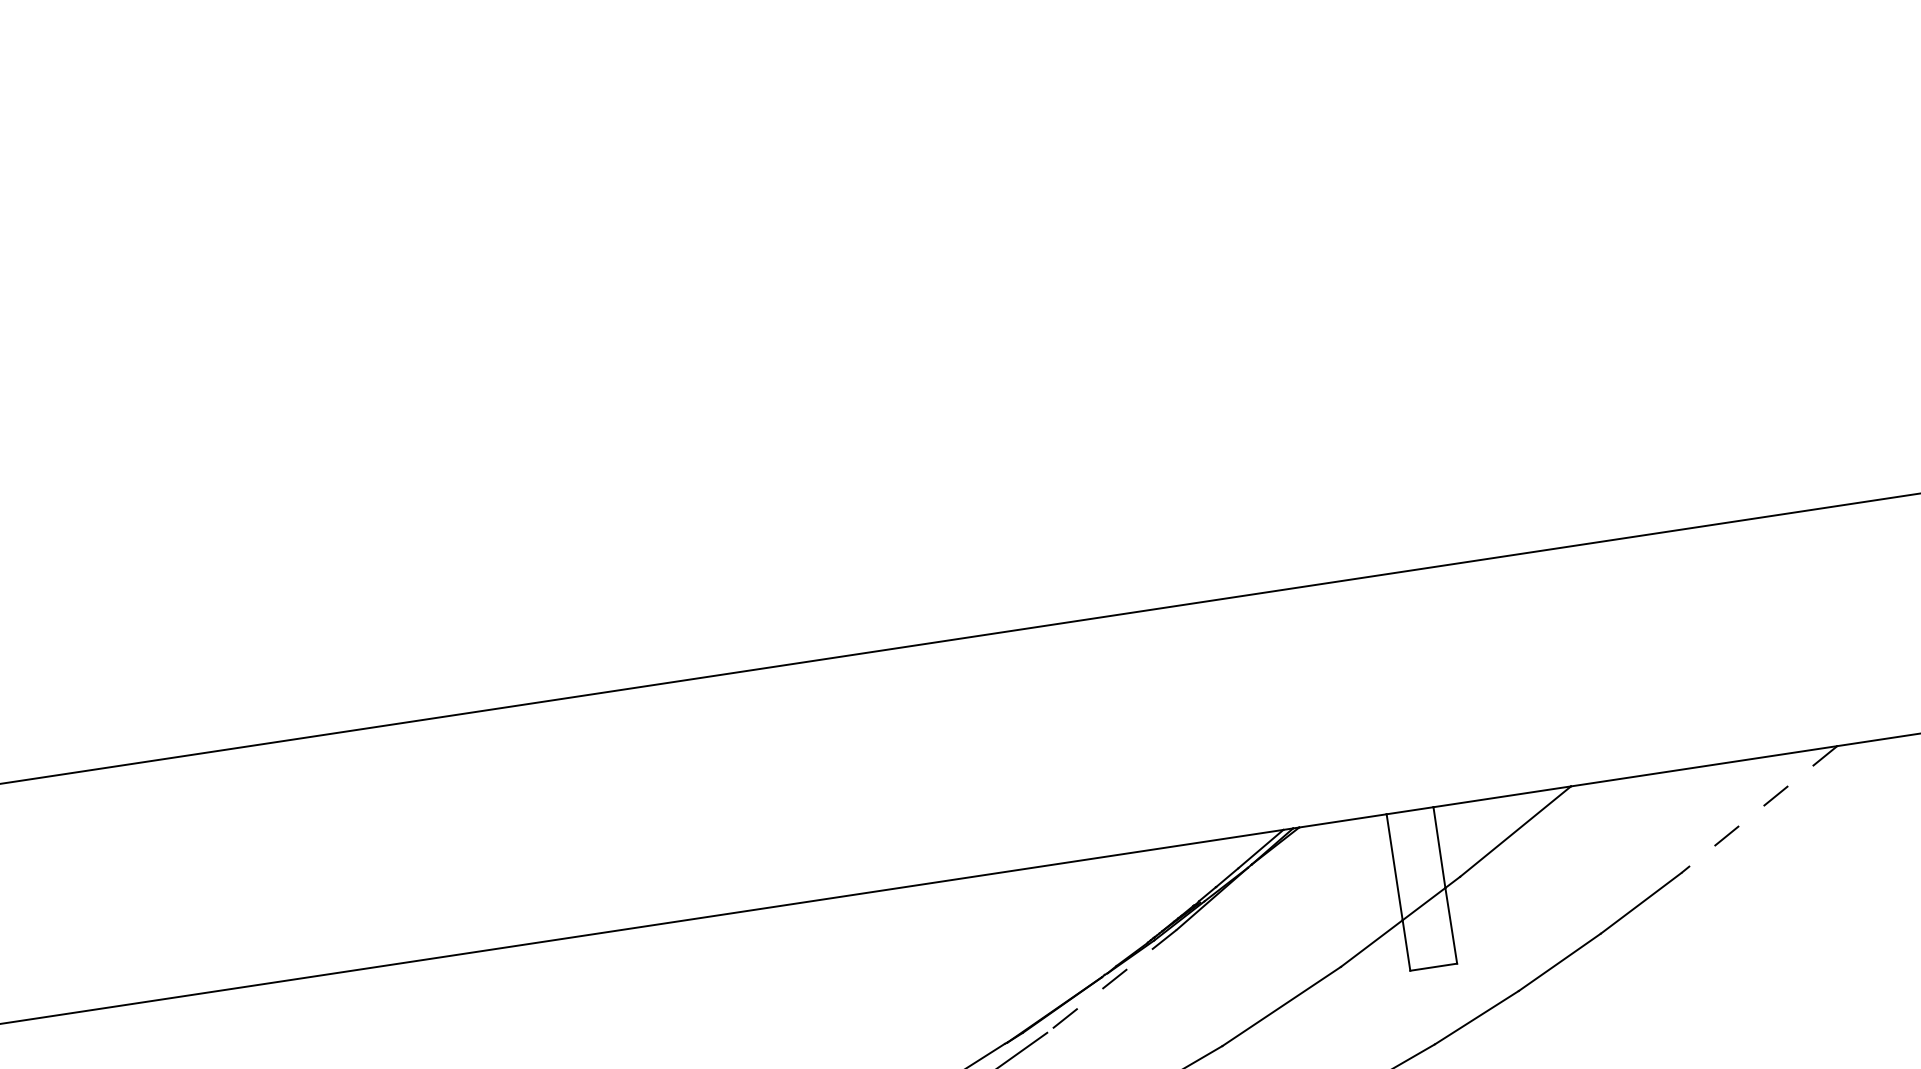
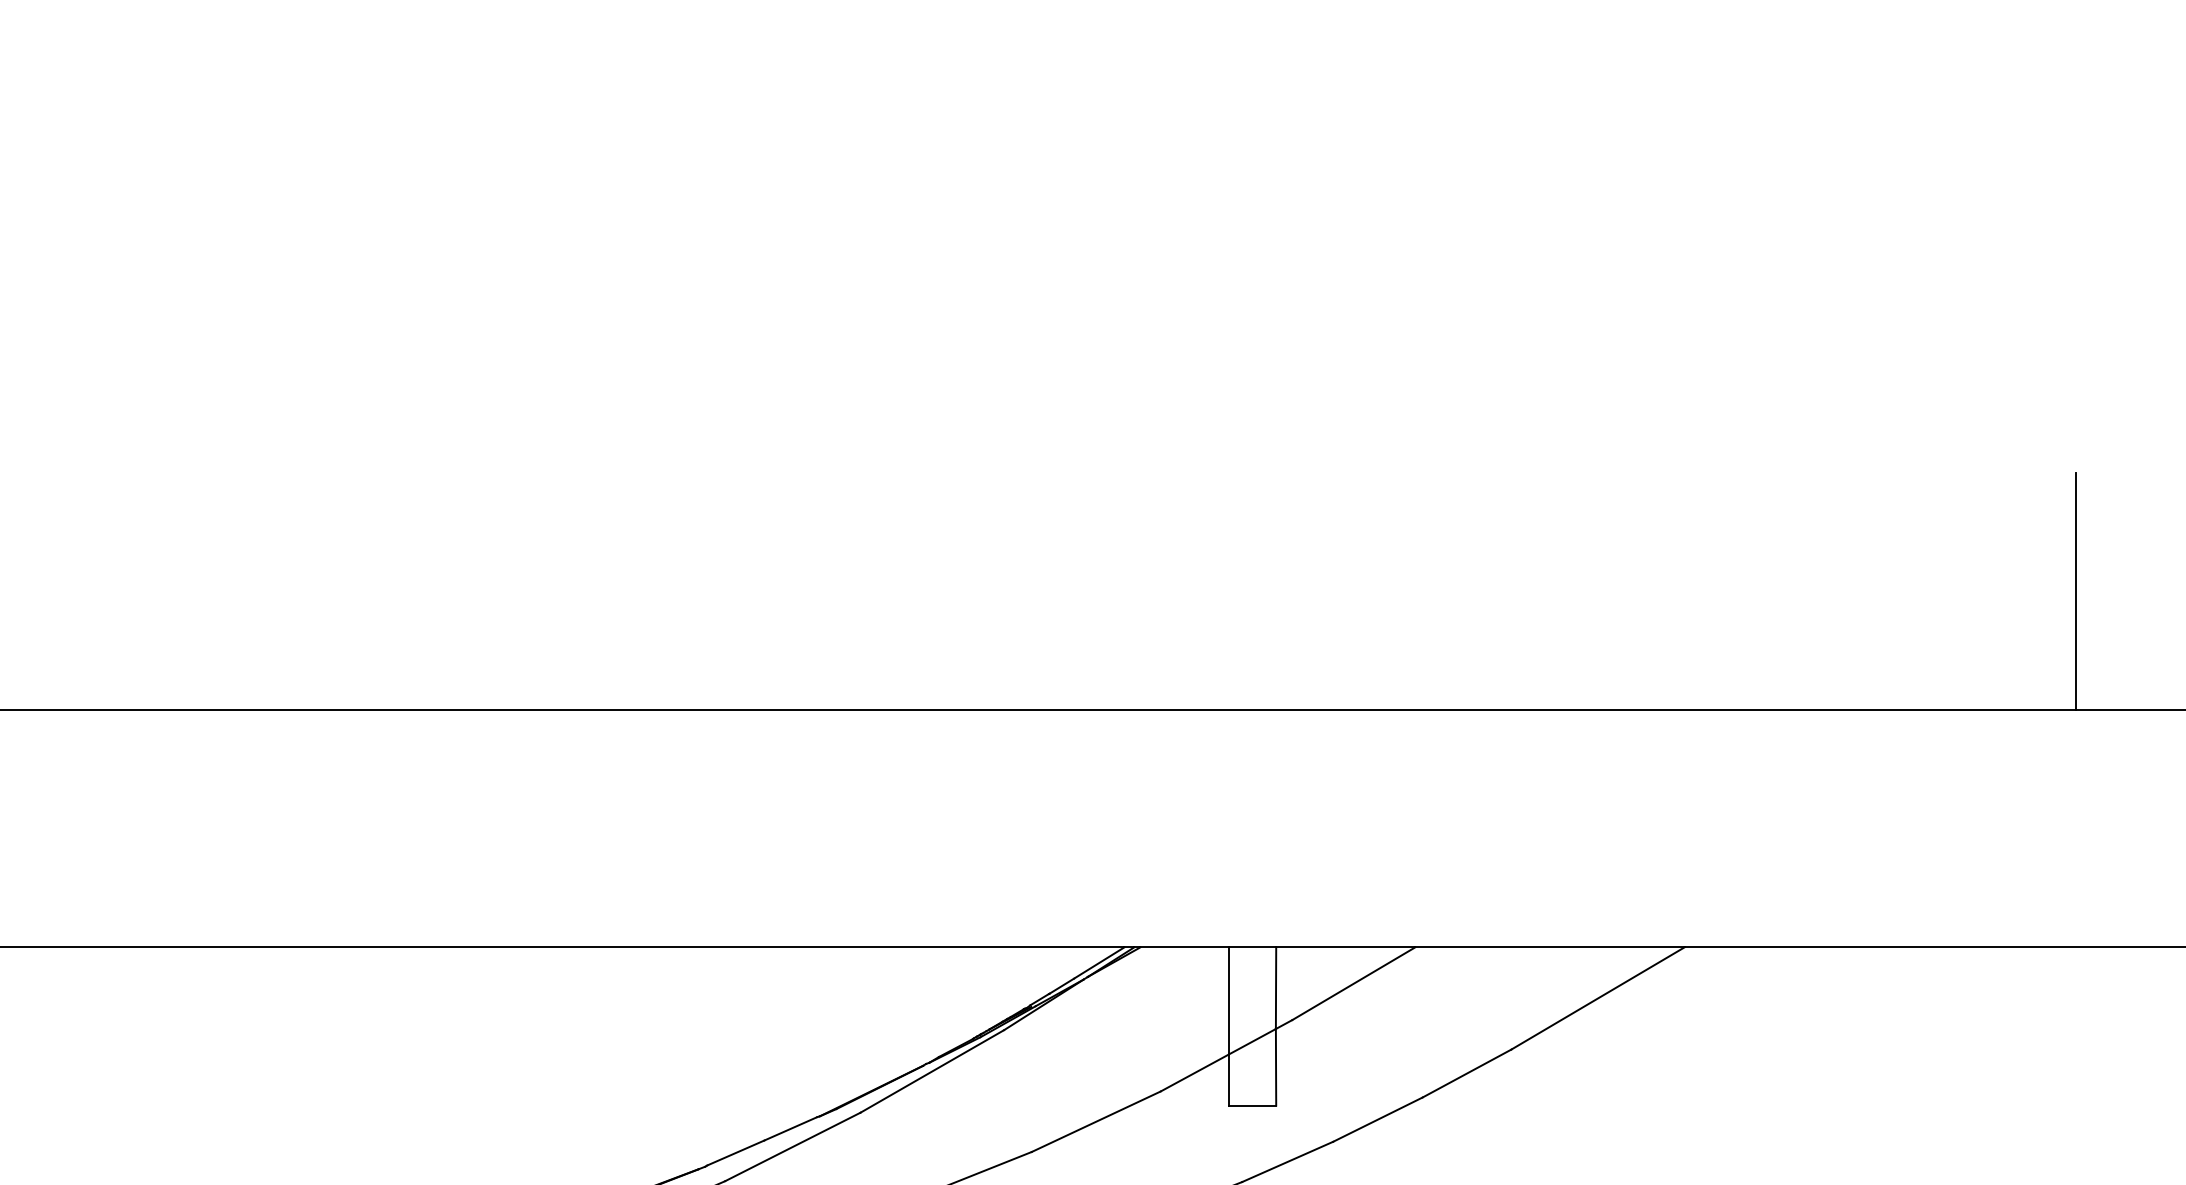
line: (1759, 809) -> (1598, 998), dashed -> solid
line: (1112, 981) -> (932, 1071), dashed -> solid

